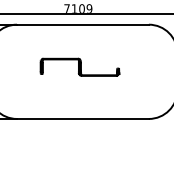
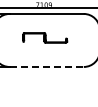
line: (84, 118) -> (47, 66), solid -> dashed

